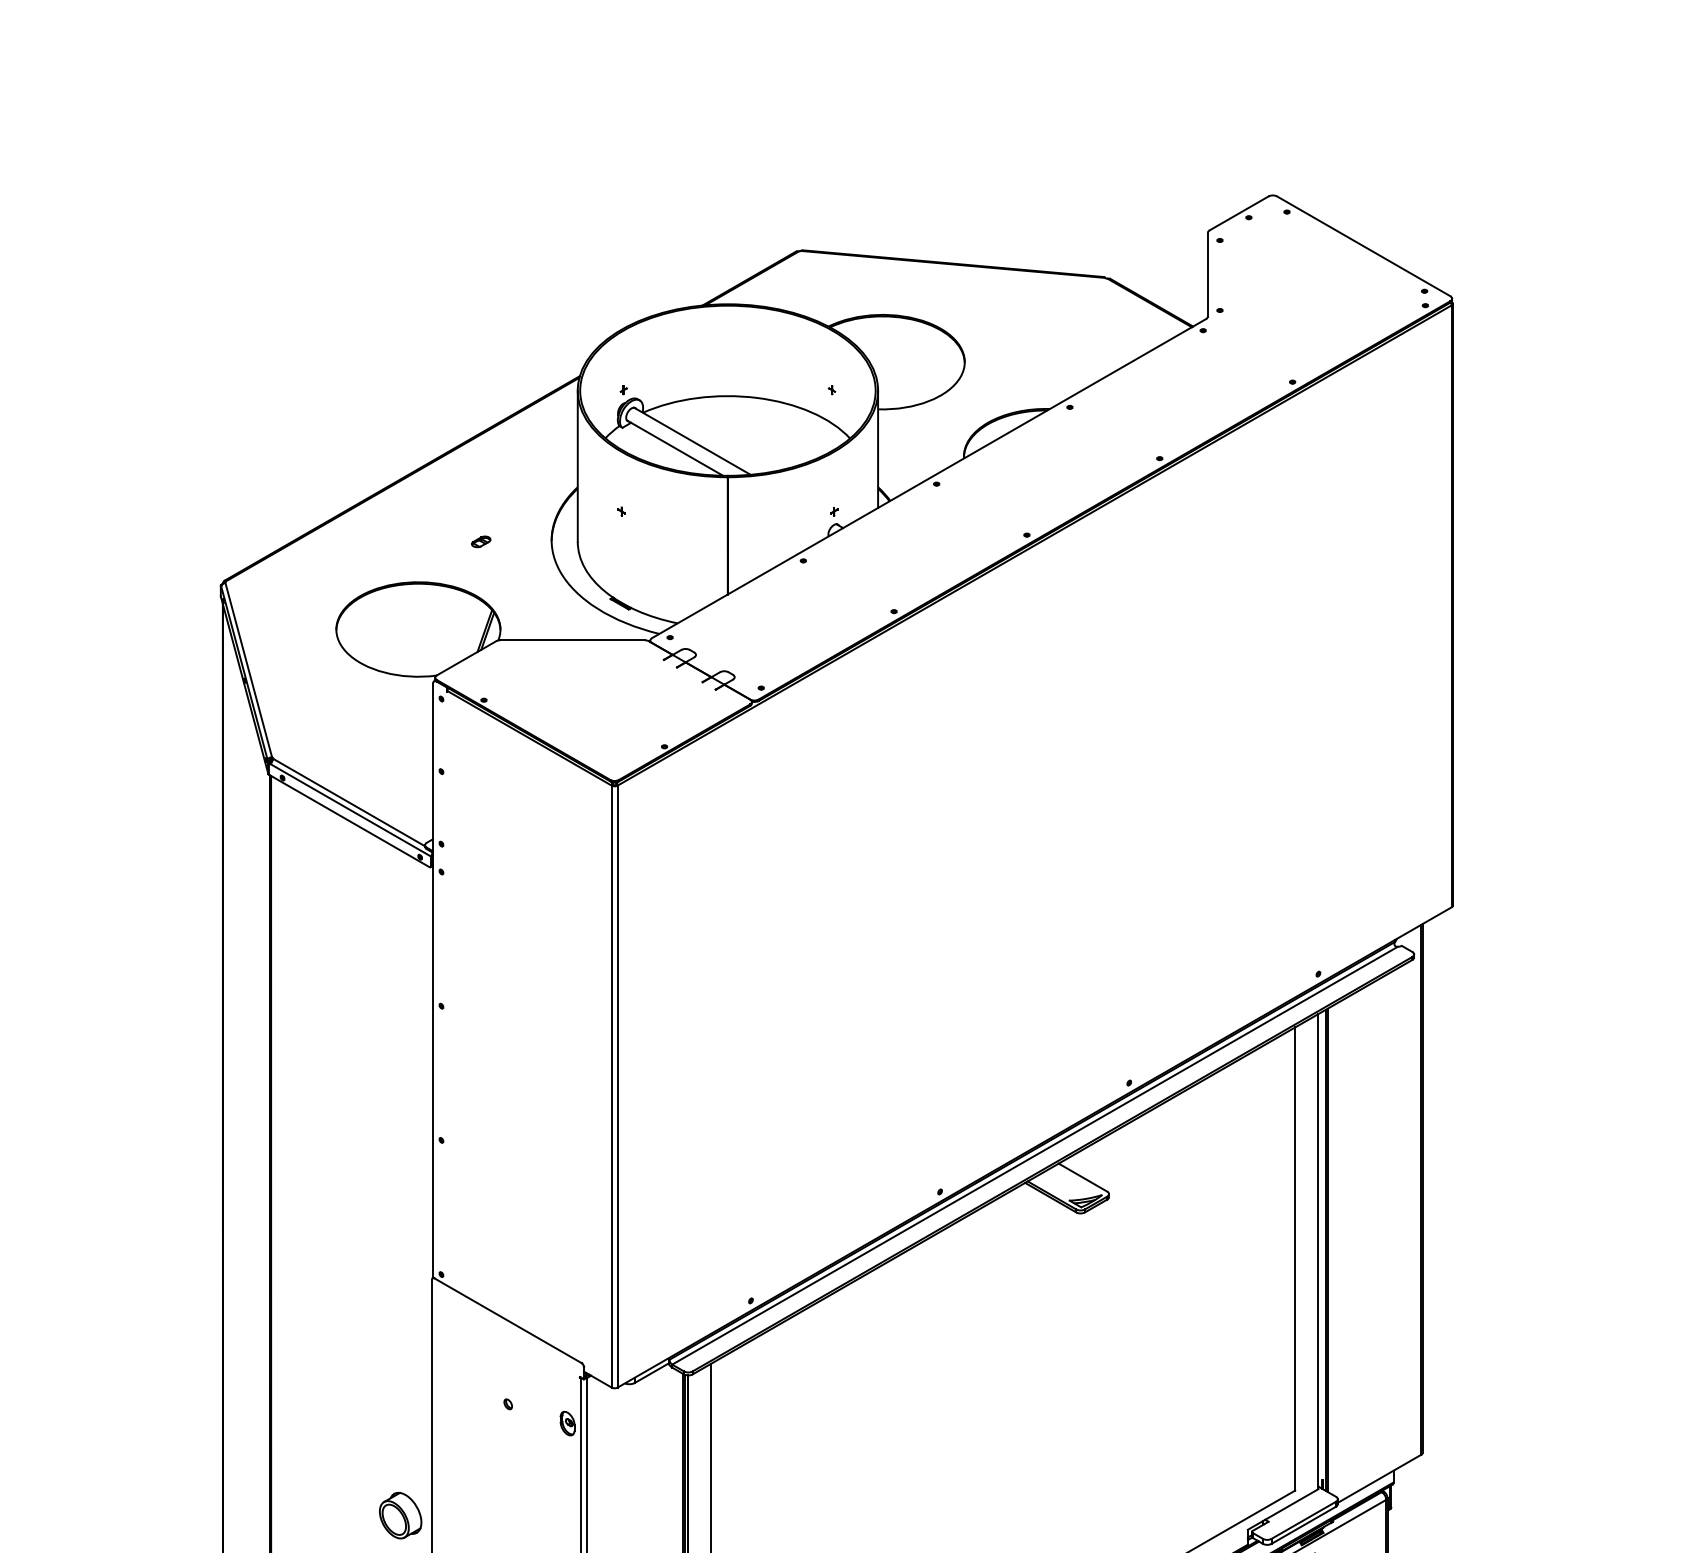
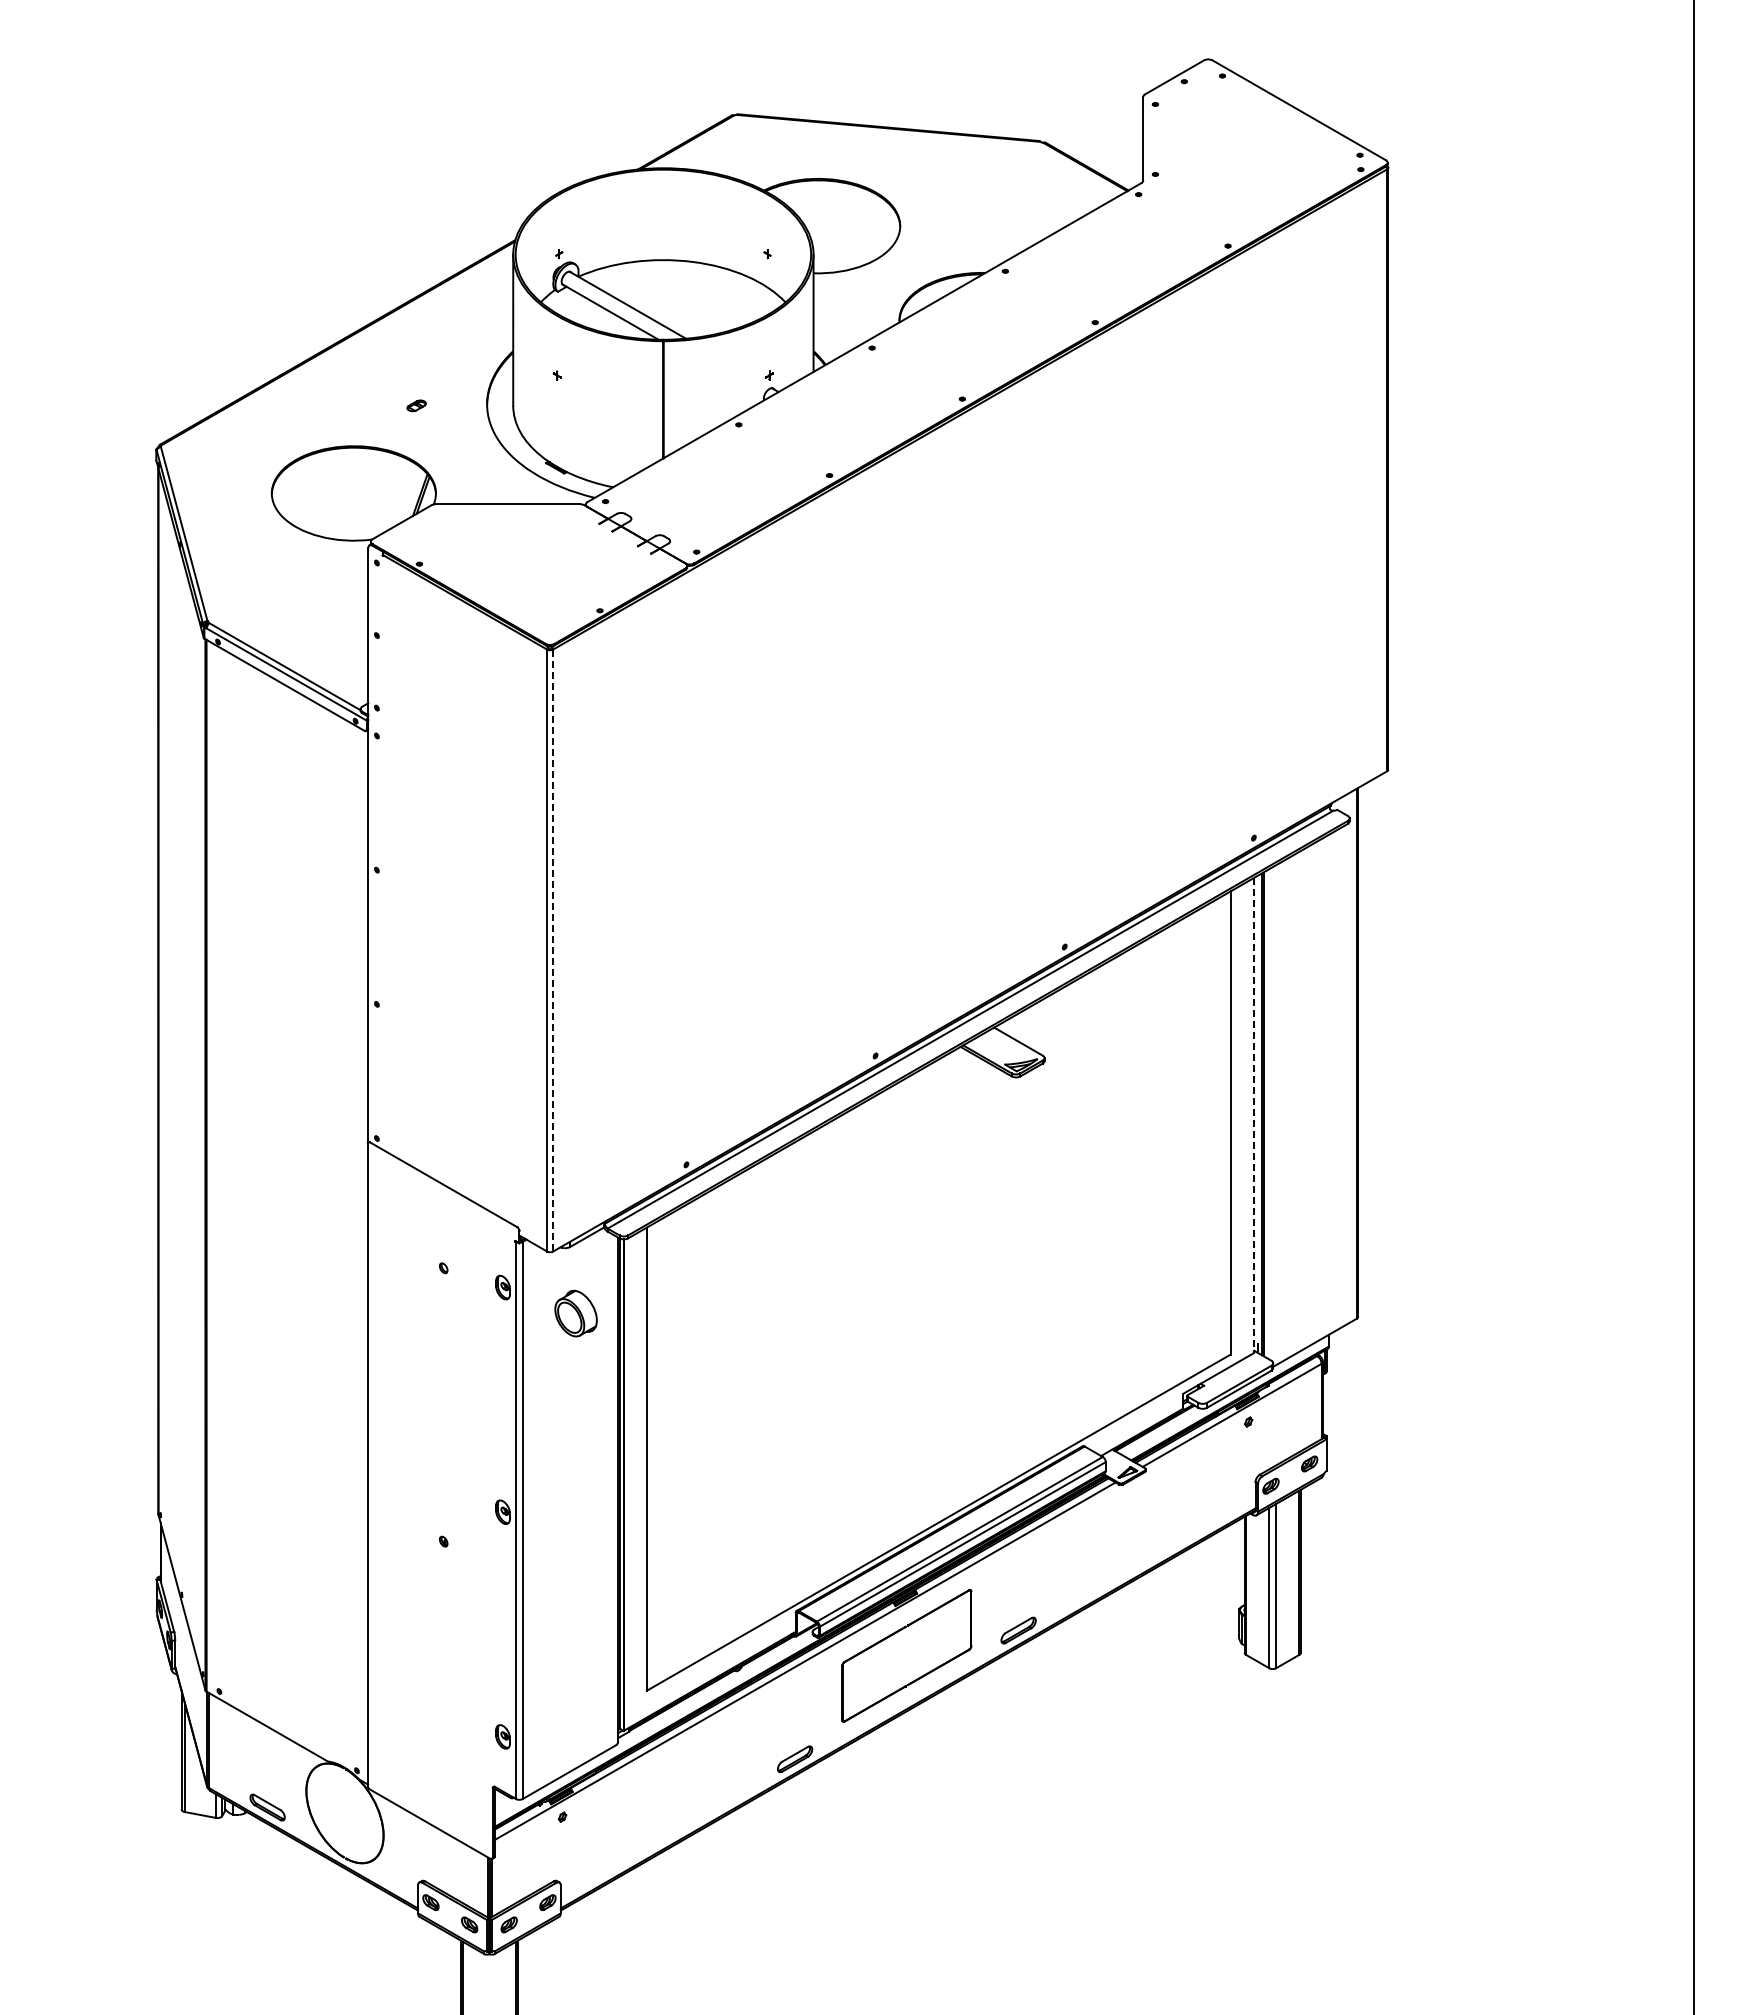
line: (618, 1086) -> (553, 950), solid -> dashed
line: (1318, 1251) -> (1253, 1115), solid -> dashed
part: (400, 1515) -> (575, 1313), moved

